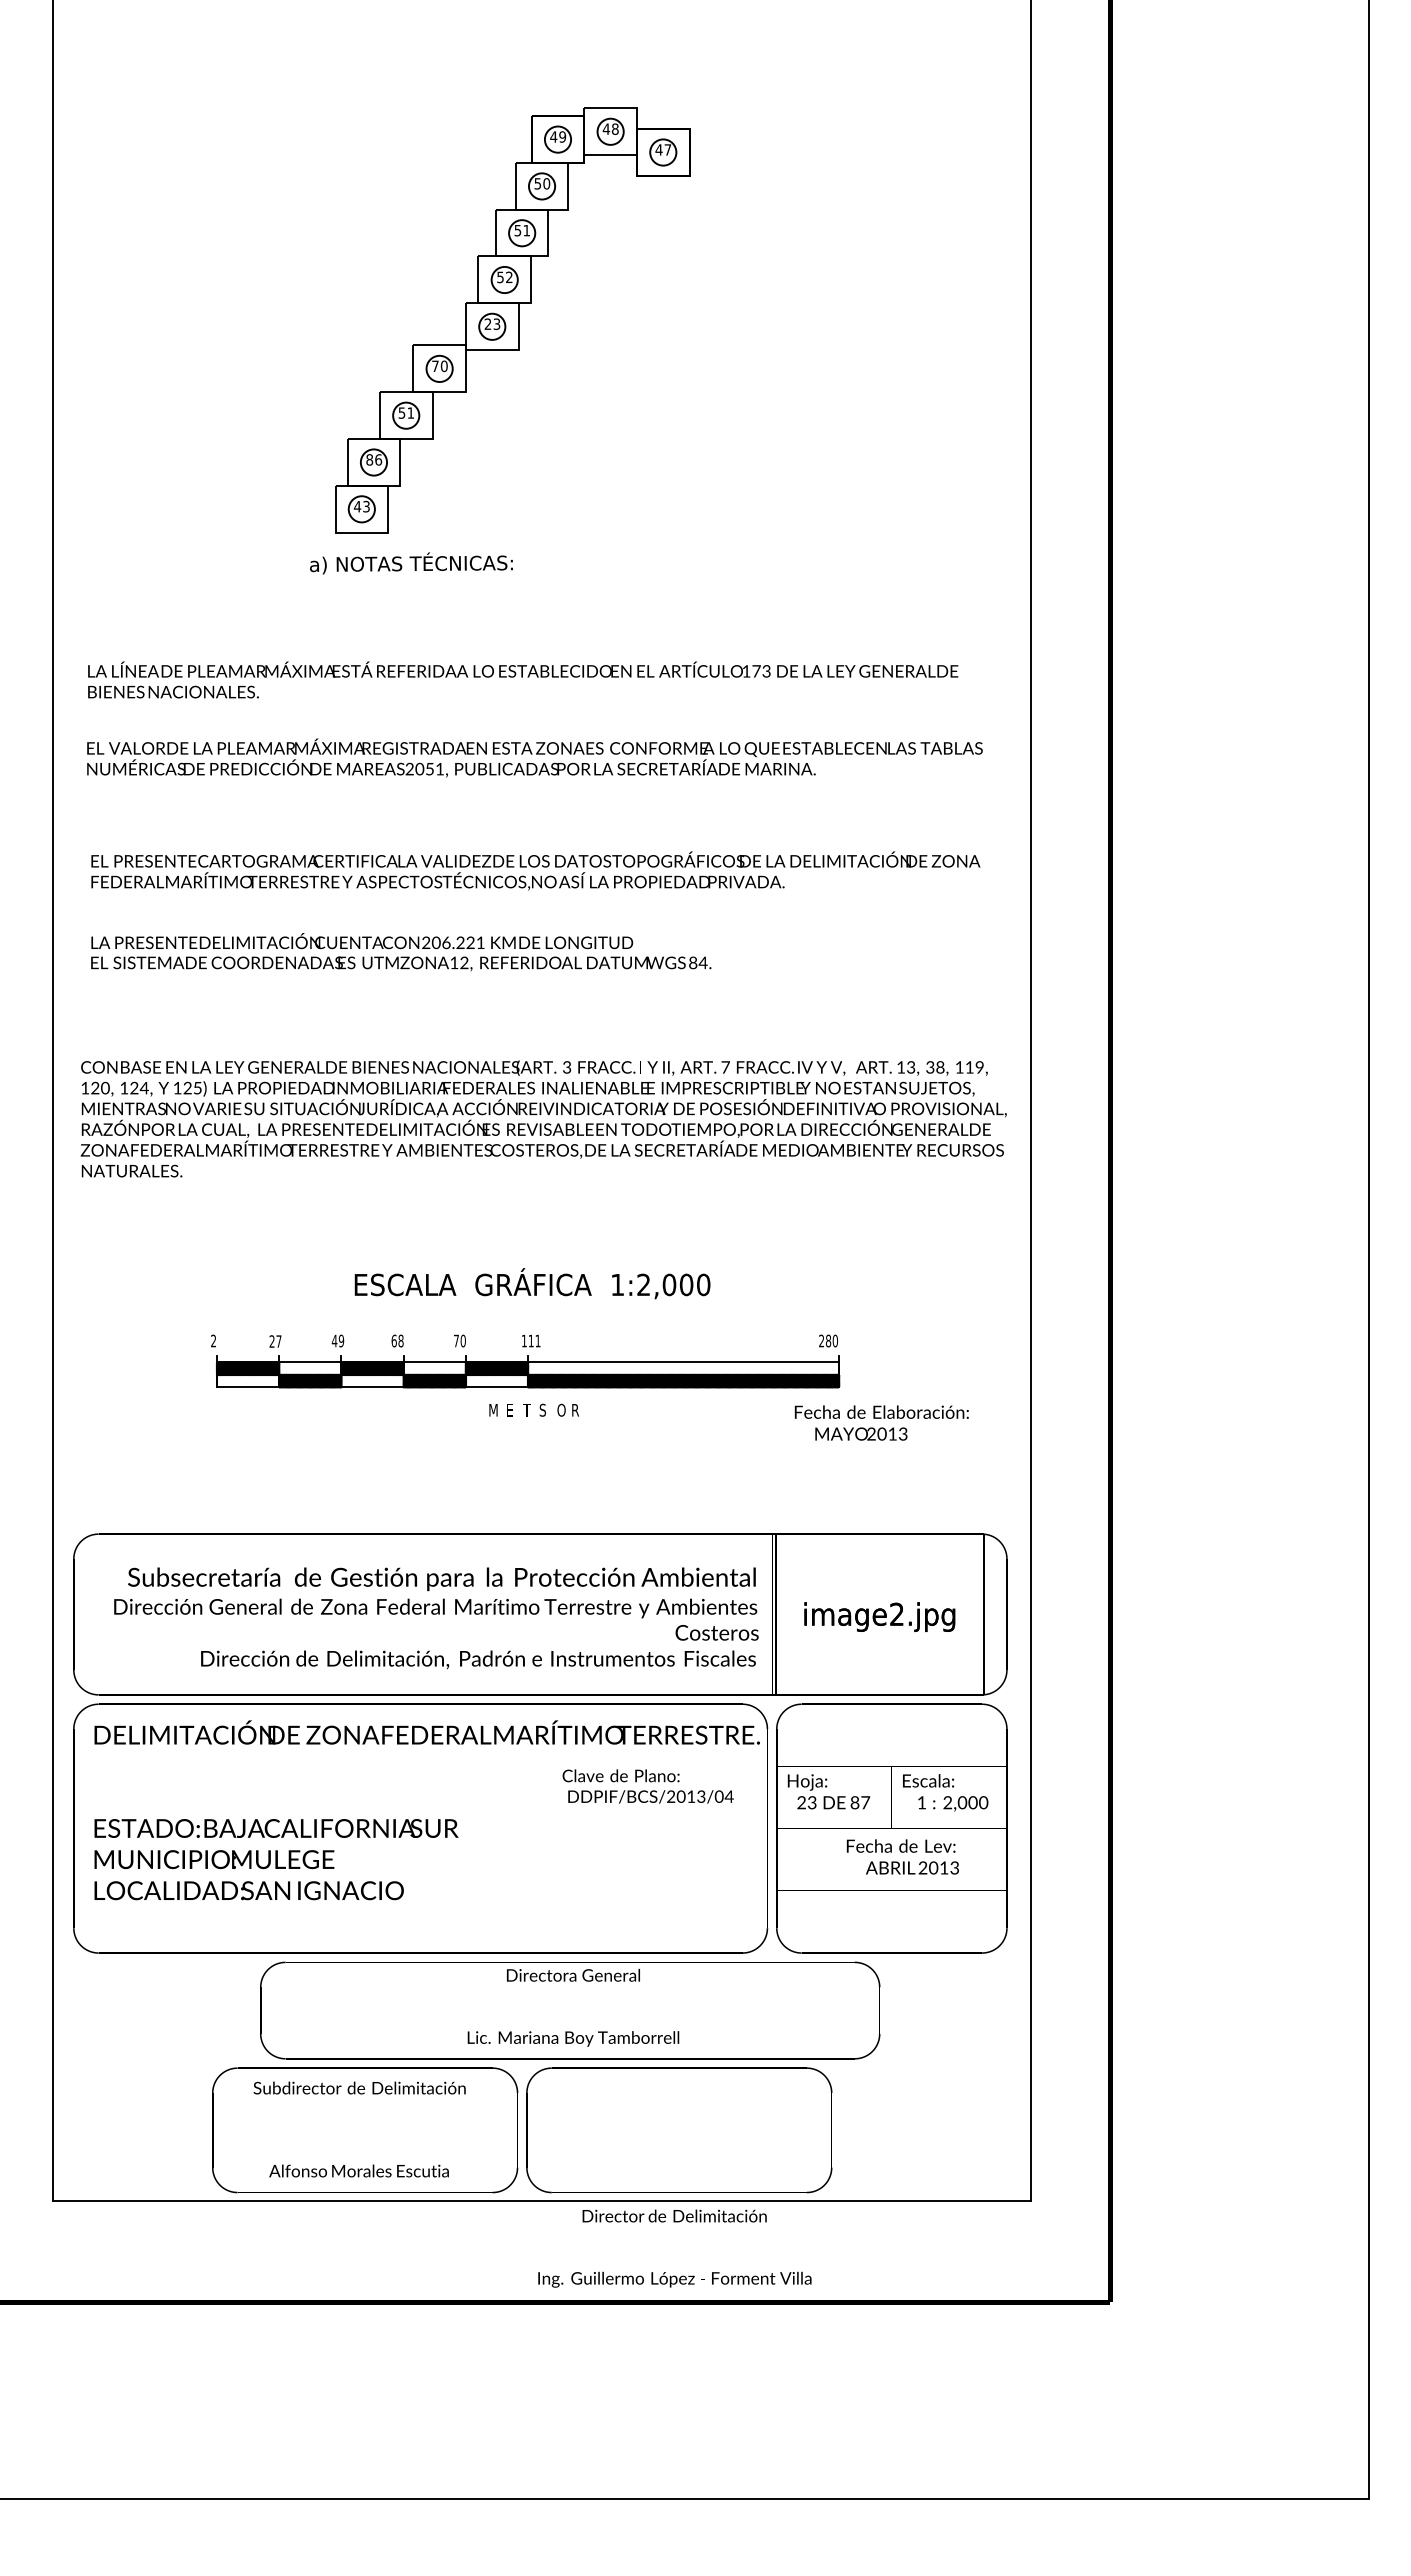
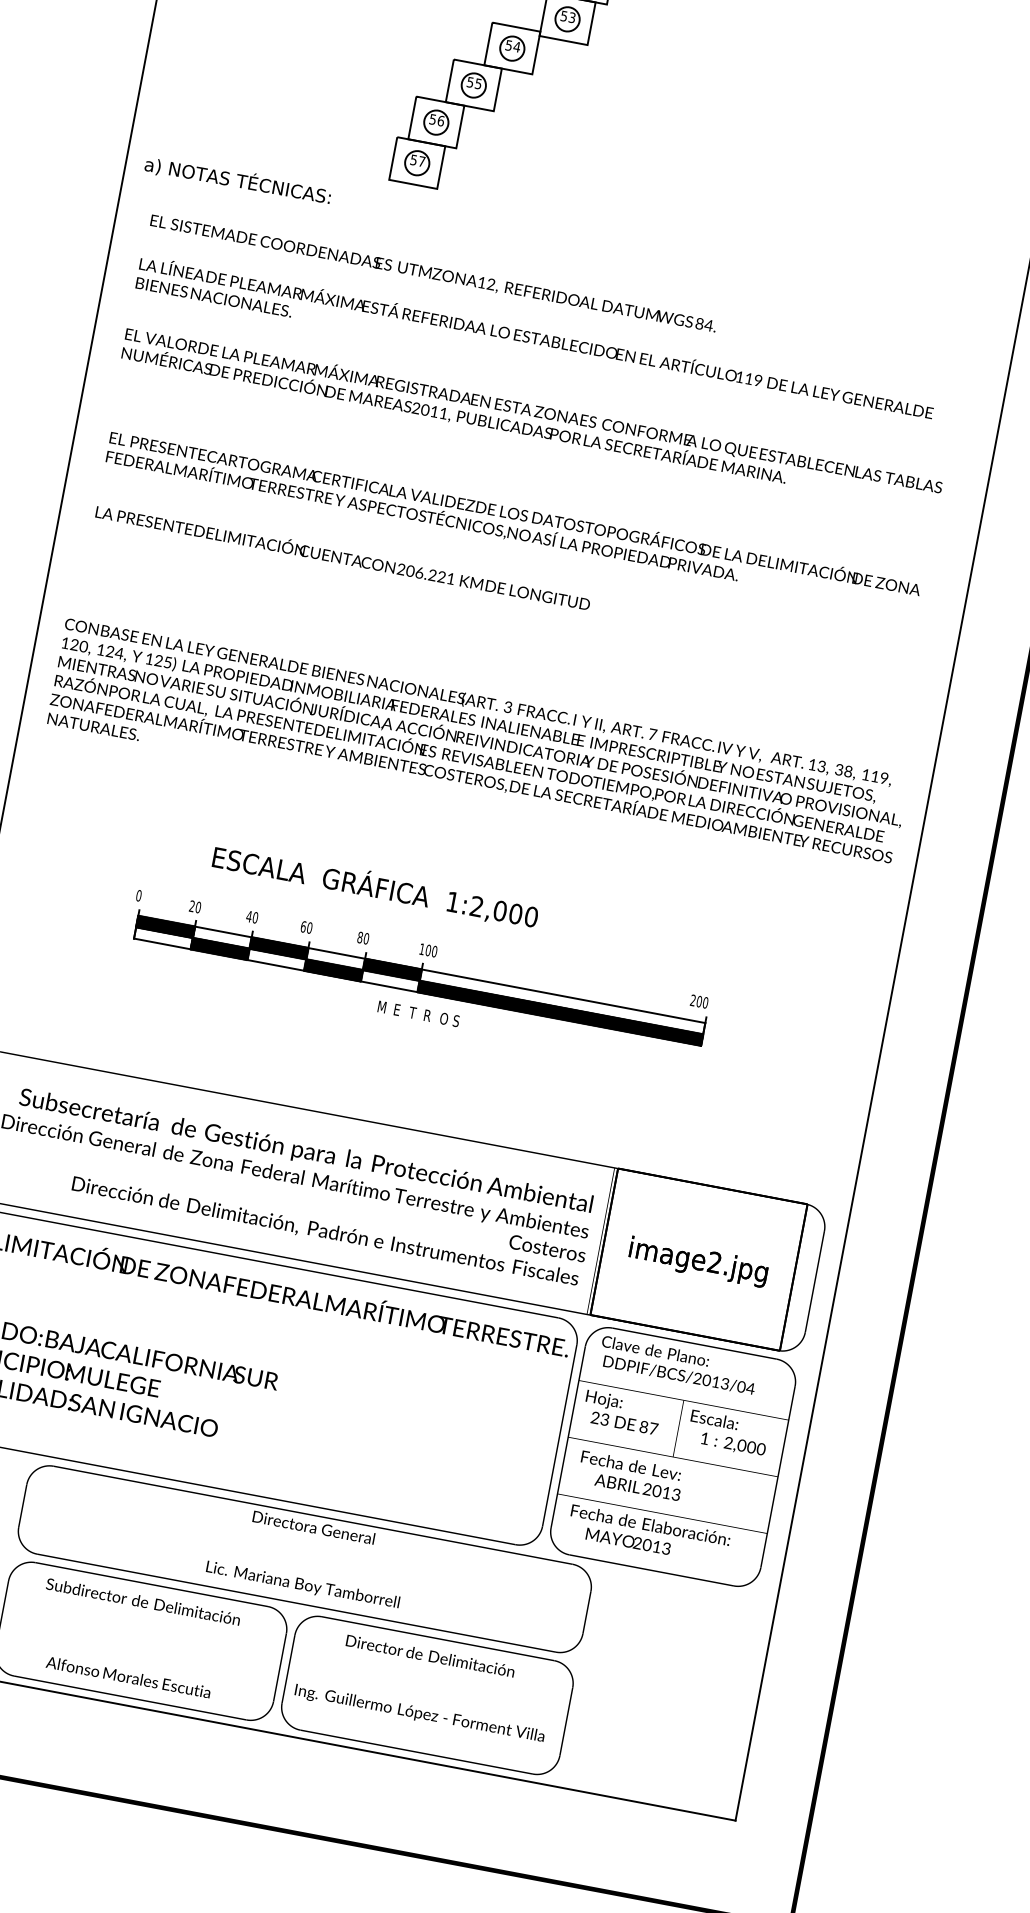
text: (487, 324) -> (563, 16), 23 -> 53
text: (439, 366) -> (512, 46), 70 -> 54
text: (410, 412) -> (478, 83), 51 -> 55
text: (369, 459) -> (432, 119), 86 -> 56
text: (361, 506) -> (417, 160), 43 -> 57
text: (411, 563) -> (238, 180), moved
text: (761, 671) -> (753, 379), 173 -> 119
text: (429, 769) -> (434, 412), 2051, -> 2011,
text: (401, 963) -> (433, 274), moved
text: (532, 1283) -> (375, 886), moved
text: (213, 1340) -> (138, 895), 2 -> 0
text: (400, 1340) -> (309, 927), 68 -> 60
text: (456, 1340) -> (360, 937), 70 -> 80
text: (534, 1340) -> (431, 950), 111 -> 100
text: (278, 1341) -> (197, 907), 27 -> 20
text: (340, 1341) -> (254, 918), 49 -> 40
text: (828, 1341) -> (699, 1002), 280 -> 200
text: (542, 1409) -> (426, 1014), S -> R
text: (575, 1409) -> (456, 1020), R -> S
text: (881, 1422) -> (648, 1534), moved
text: (647, 1786) -> (677, 1365), moved
text: (902, 1856) -> (630, 1475), moved
text: (570, 2010) -> (305, 1559), moved
text: (674, 2248) -> (424, 1685), moved

